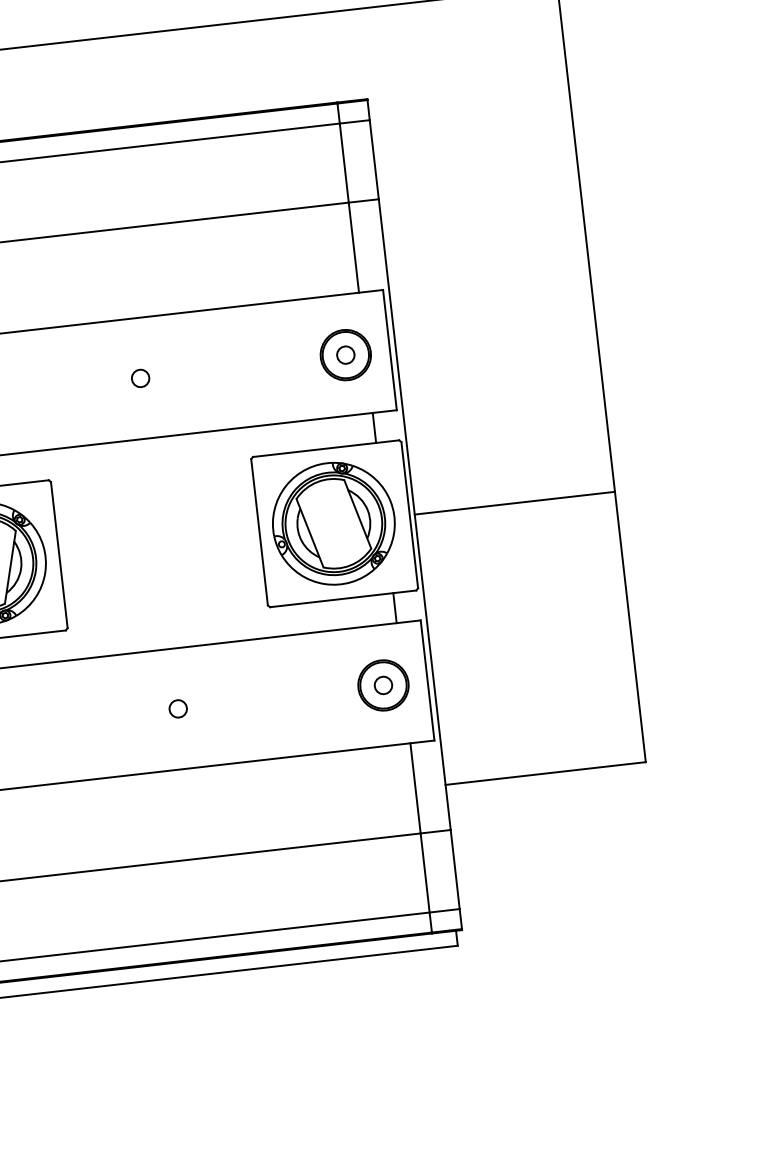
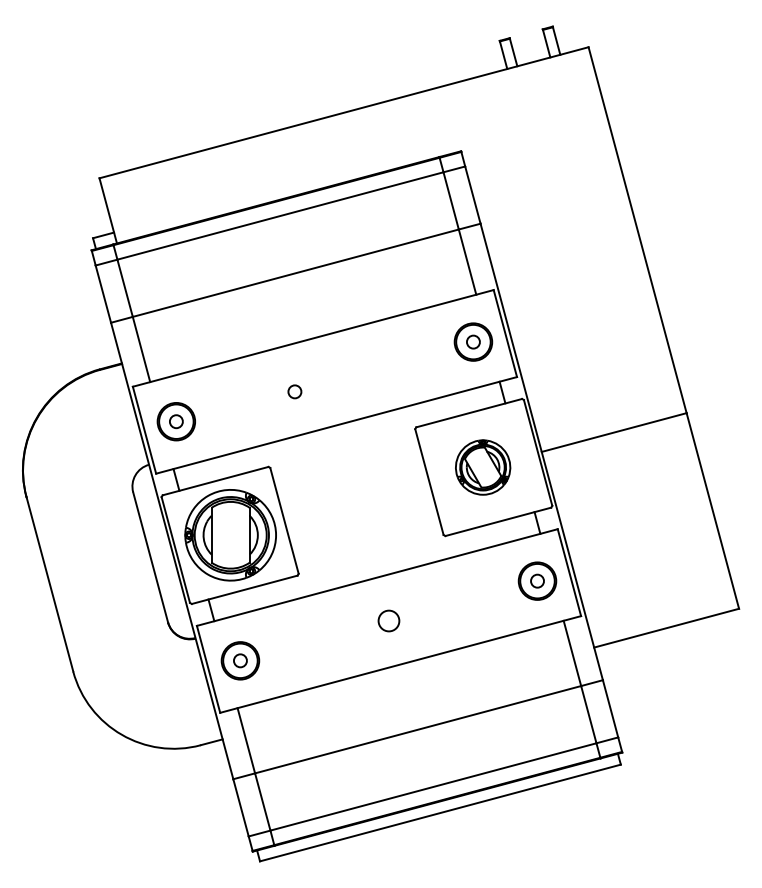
circle: (140, 377) -> (294, 391), moved
part: (332, 523) -> (482, 467), size x0.6
circle: (177, 708) -> (388, 620), size x1.6

